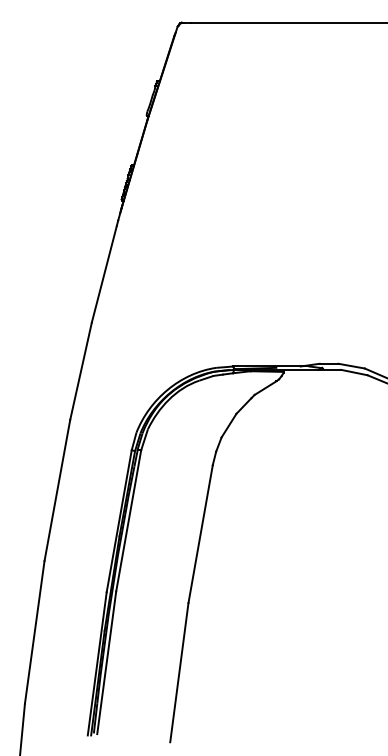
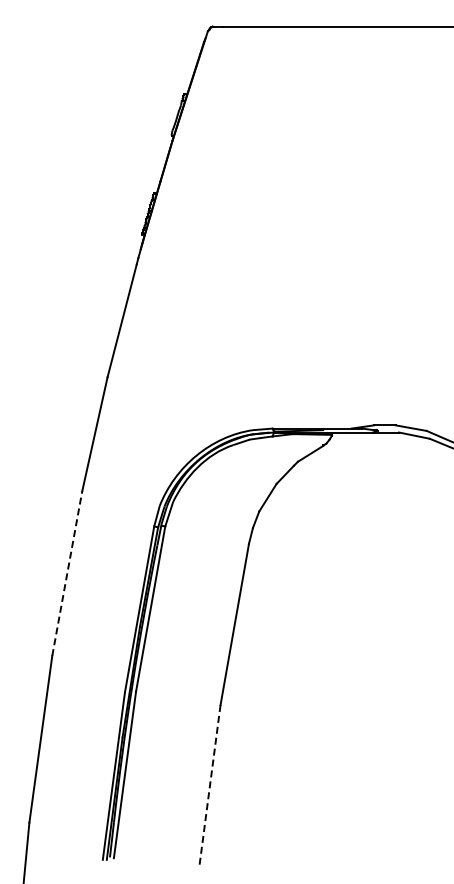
line: (57, 490) -> (67, 573), solid -> dashed
line: (179, 672) -> (209, 786), solid -> dashed

